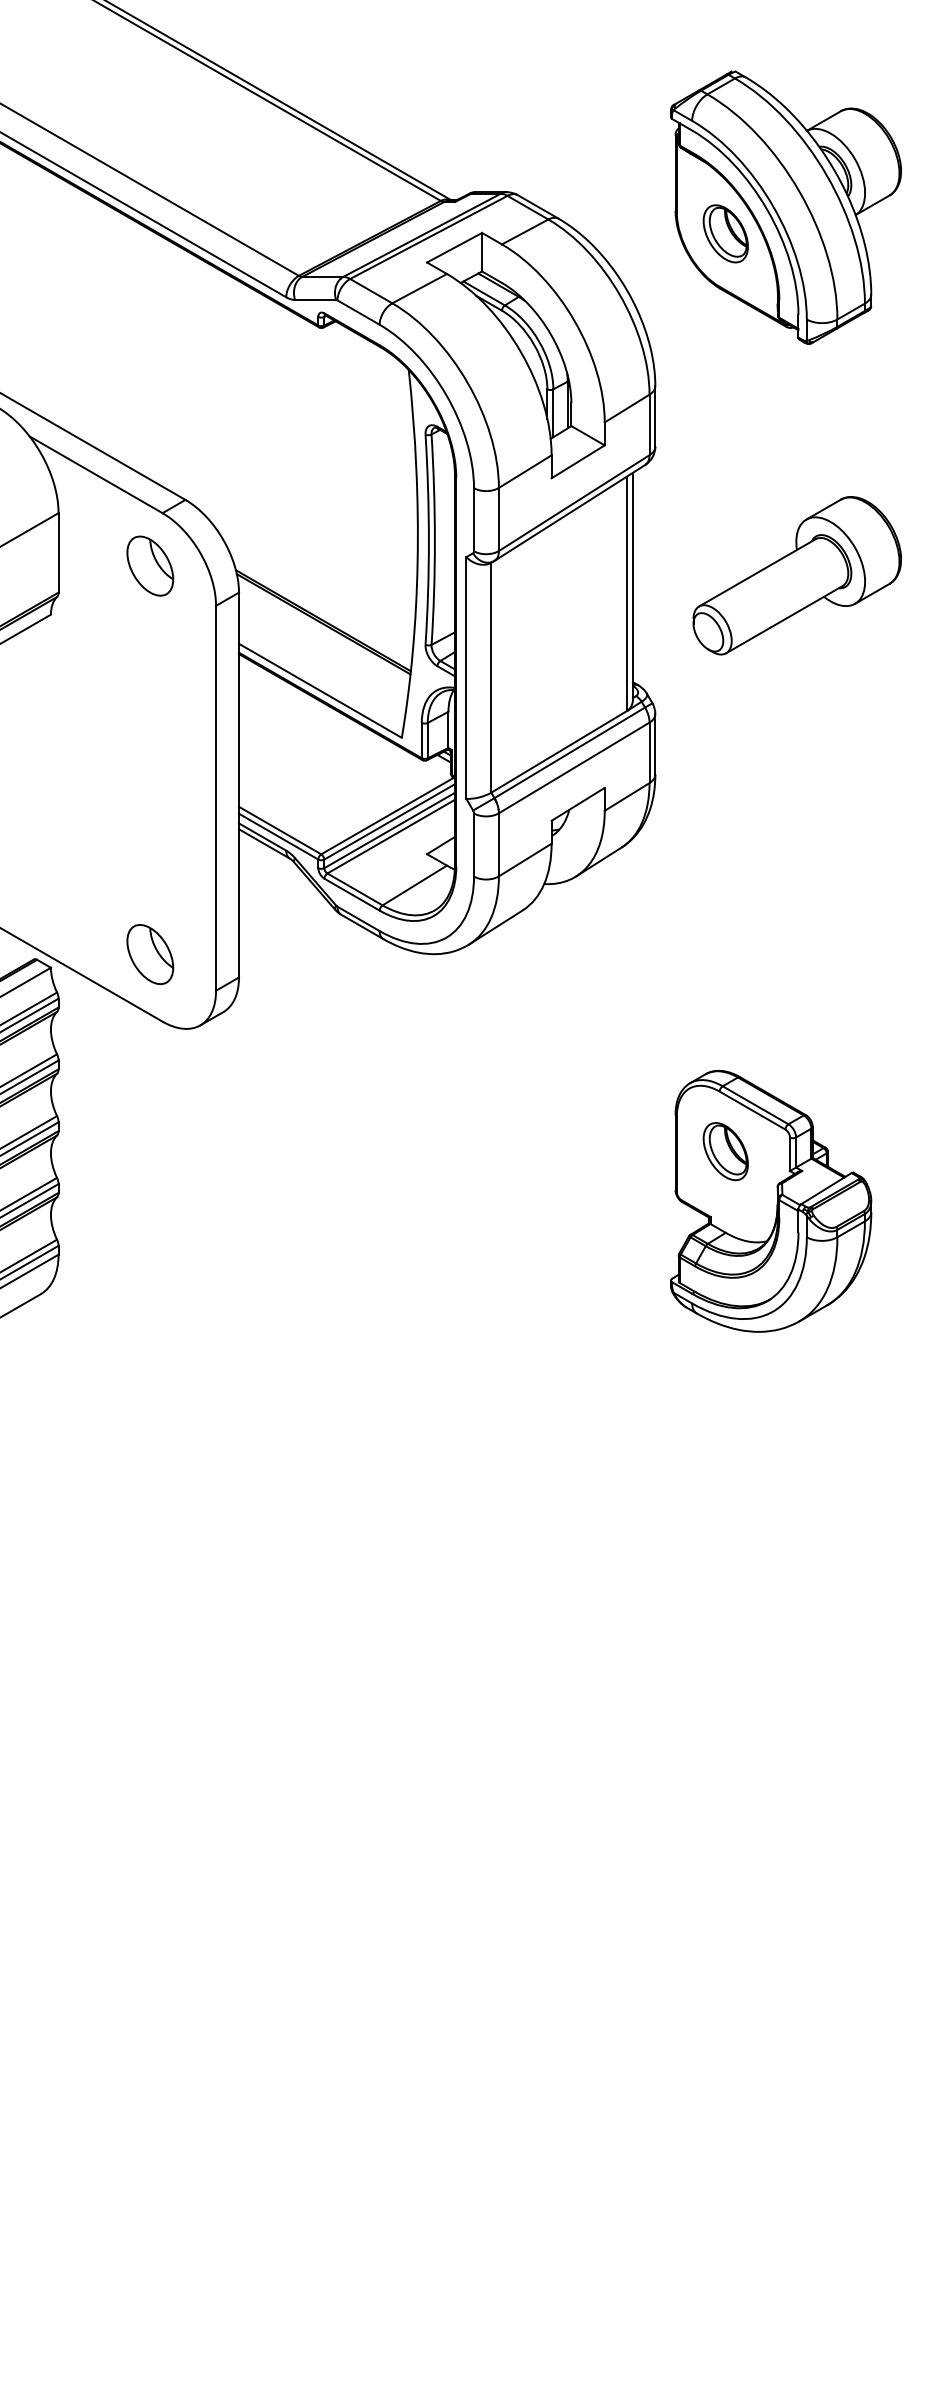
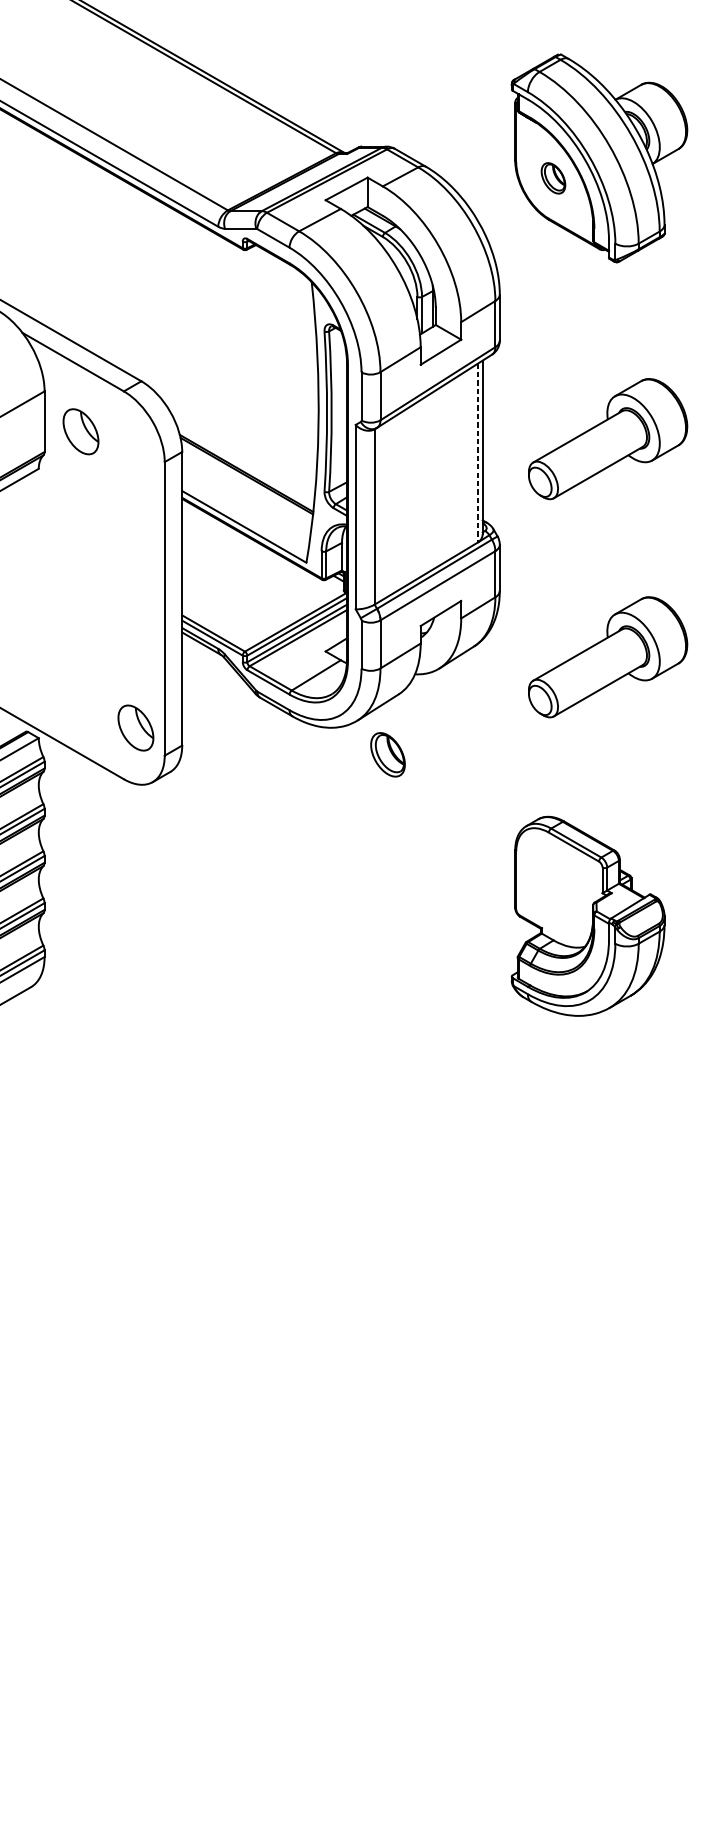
part: (725, 233) -> (553, 178), size x0.7
part: (150, 565) -> (81, 431), moved
line: (627, 594) -> (478, 453), solid -> dashed
part: (796, 861) -> (607, 657), added
part: (150, 954) -> (136, 728), moved
part: (725, 1151) -> (387, 754), moved

